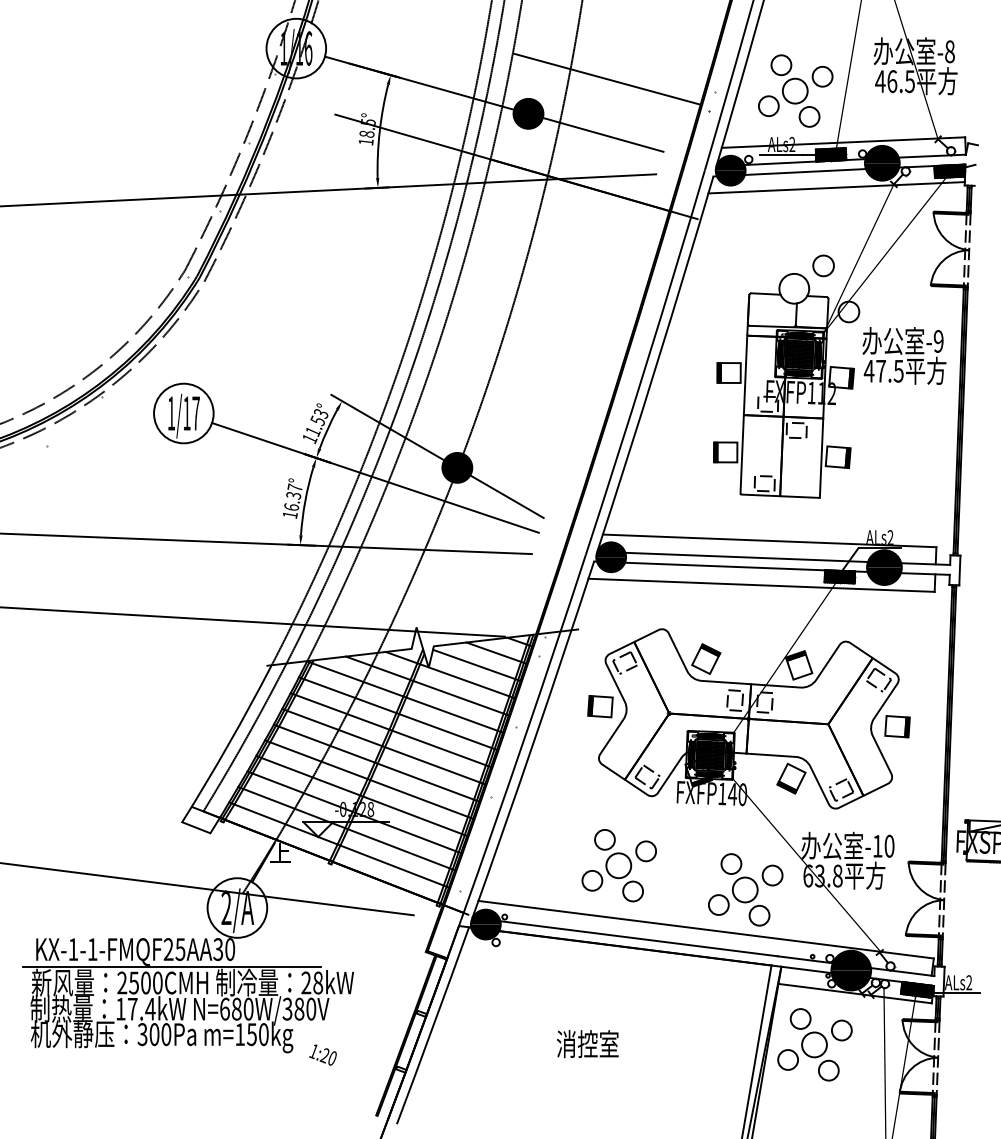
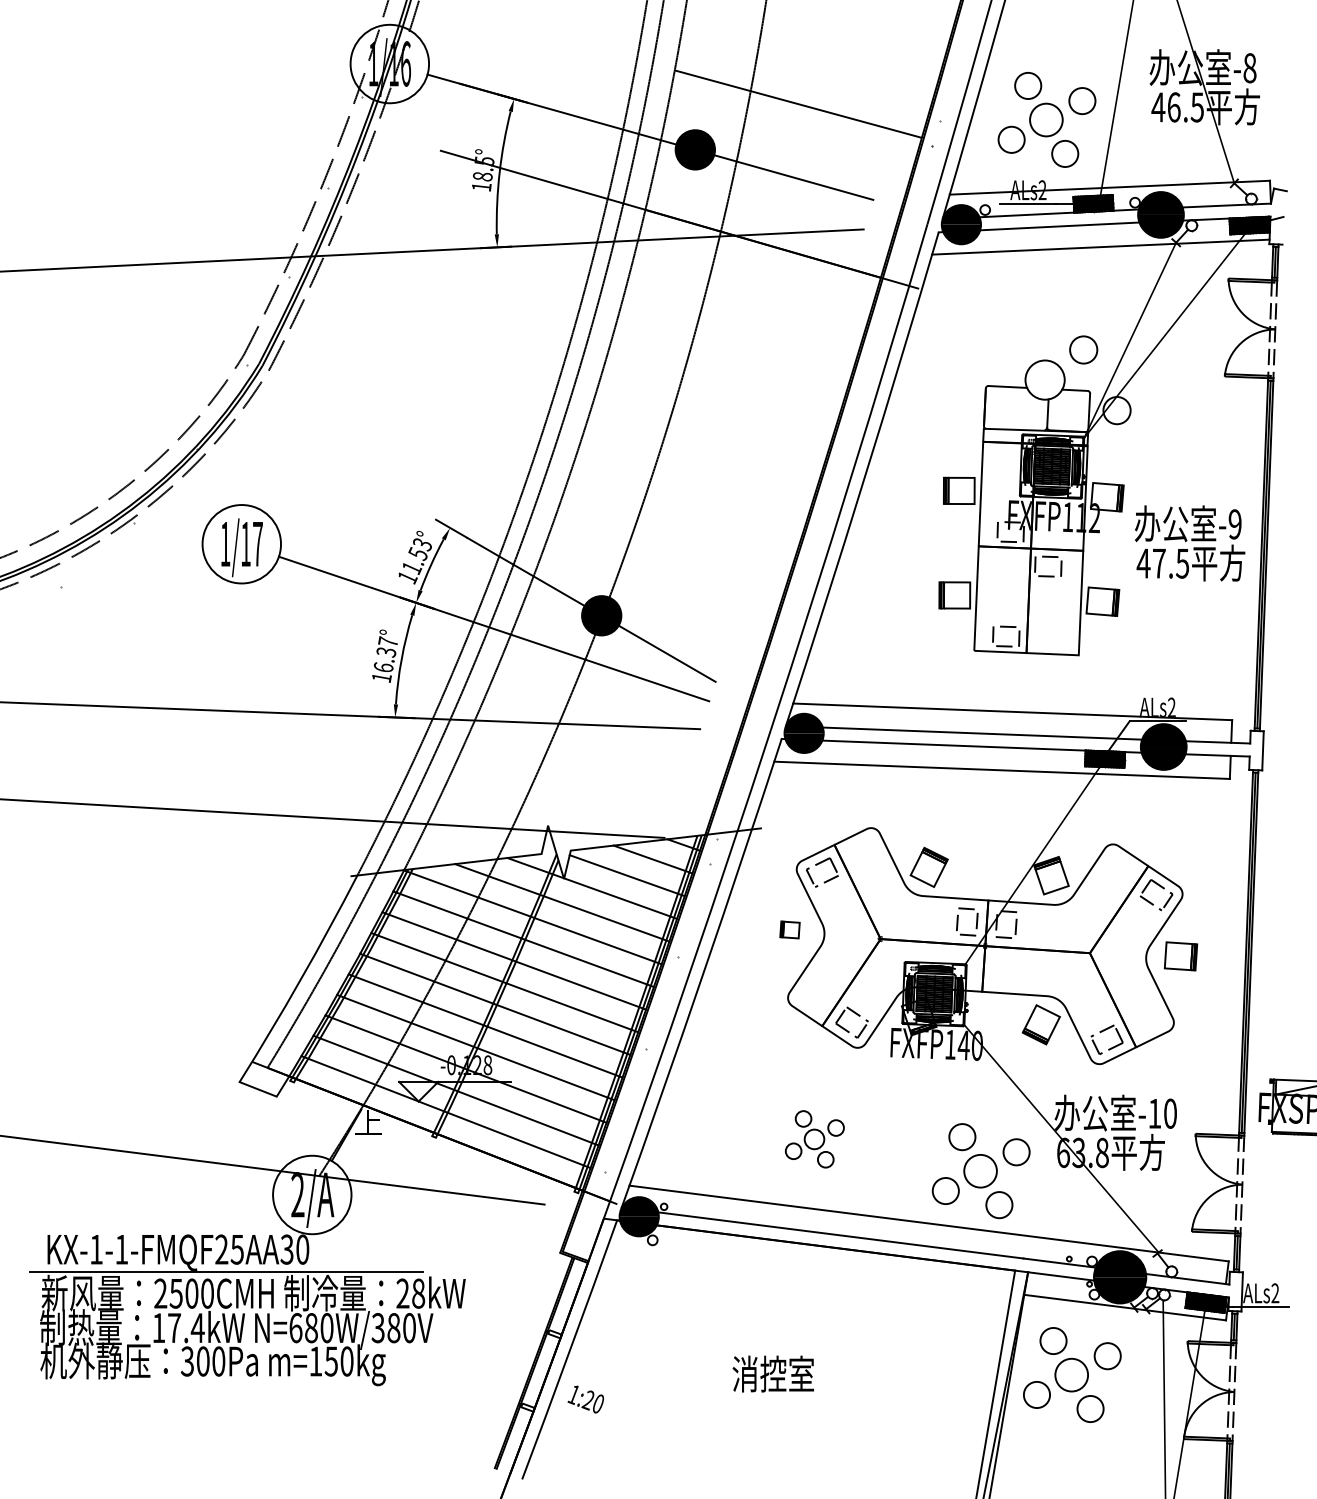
text: (904, 355) -> (1190, 543), moved
part: (600, 706) -> (789, 929), size x0.6
part: (619, 865) -> (814, 1139), size x0.6
text: (322, 1055) -> (585, 1399), moved

